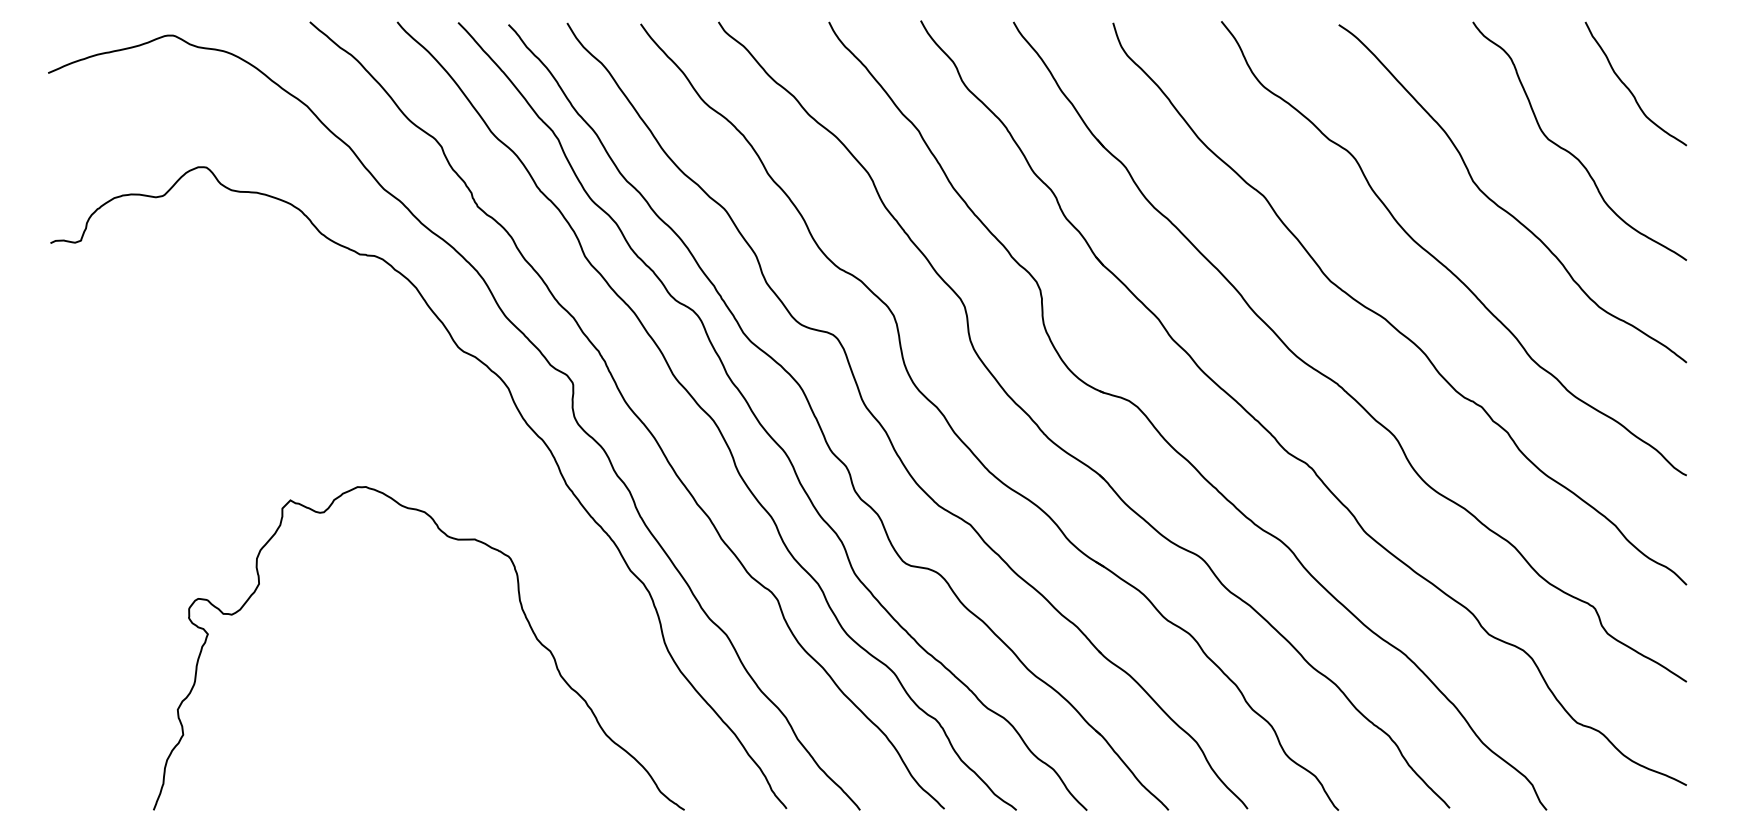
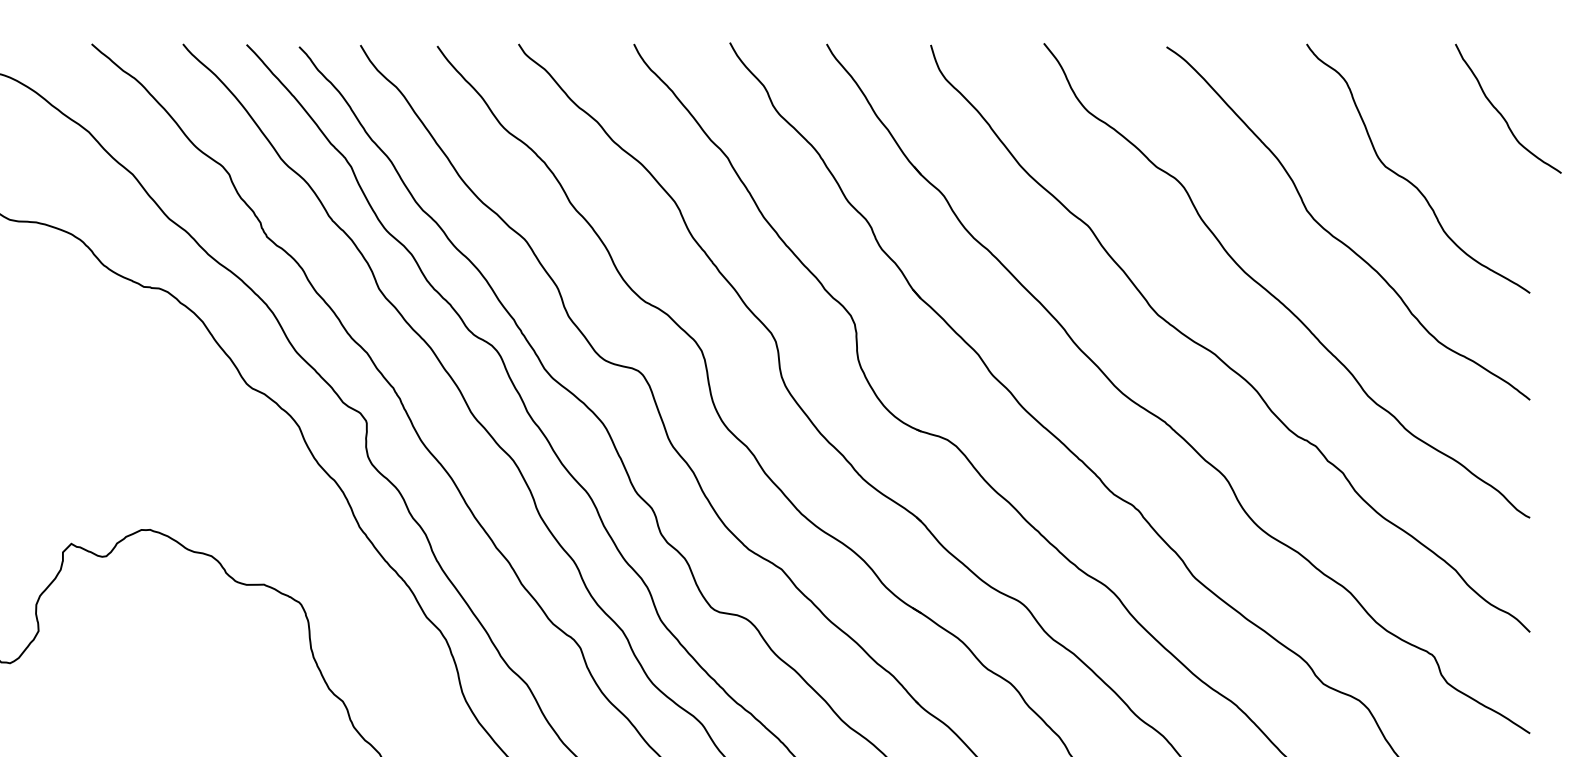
curve: (1629, 88) -> (1501, 113), moved

